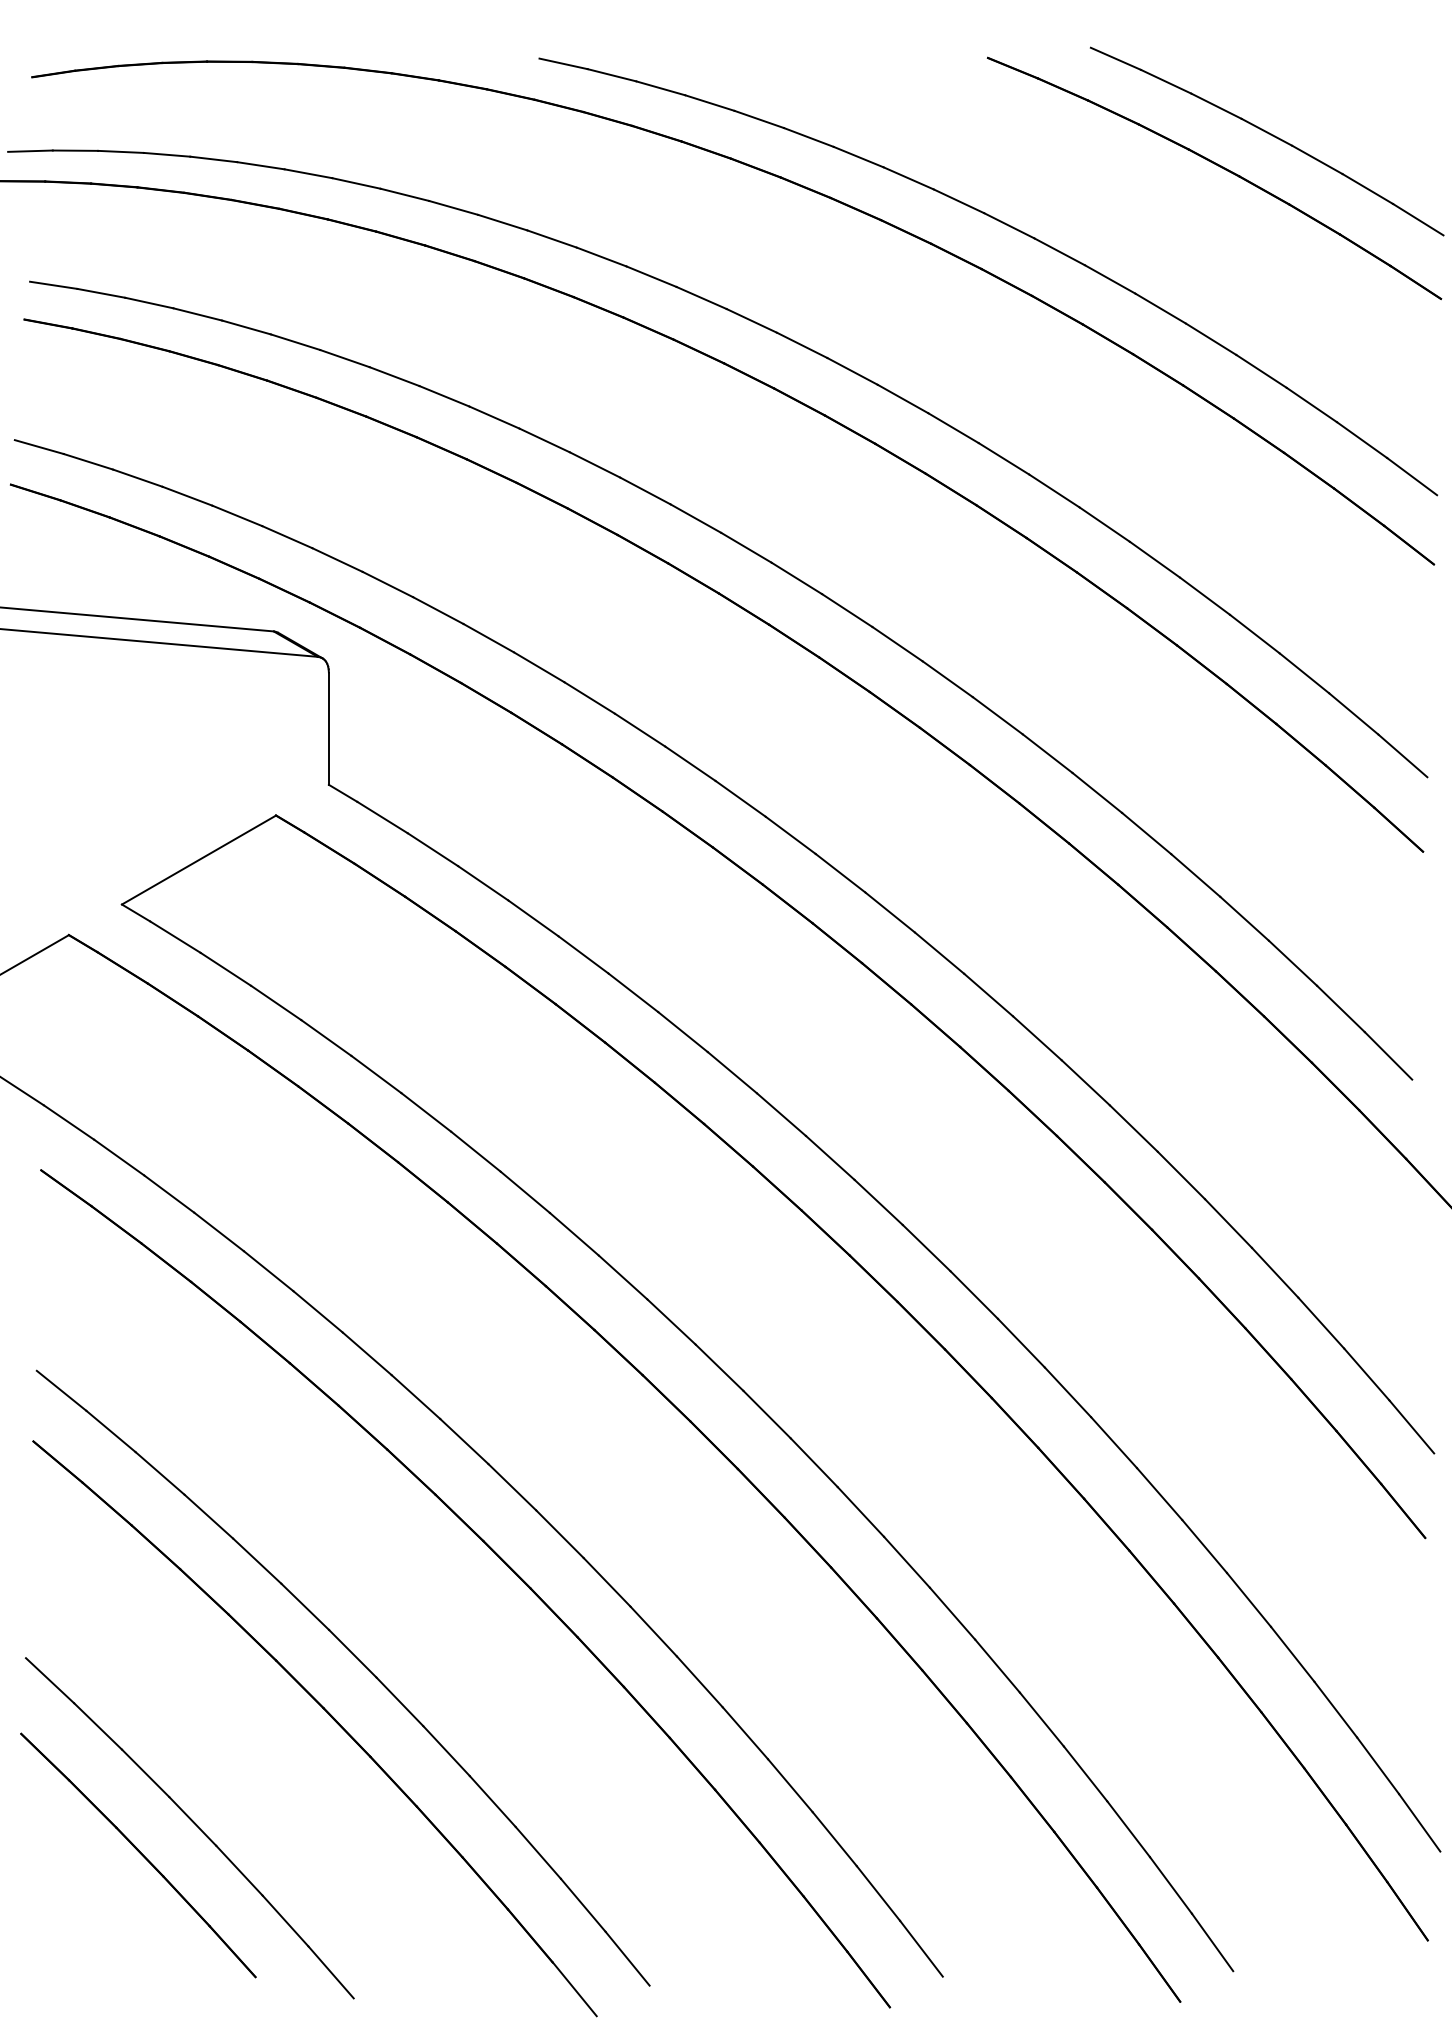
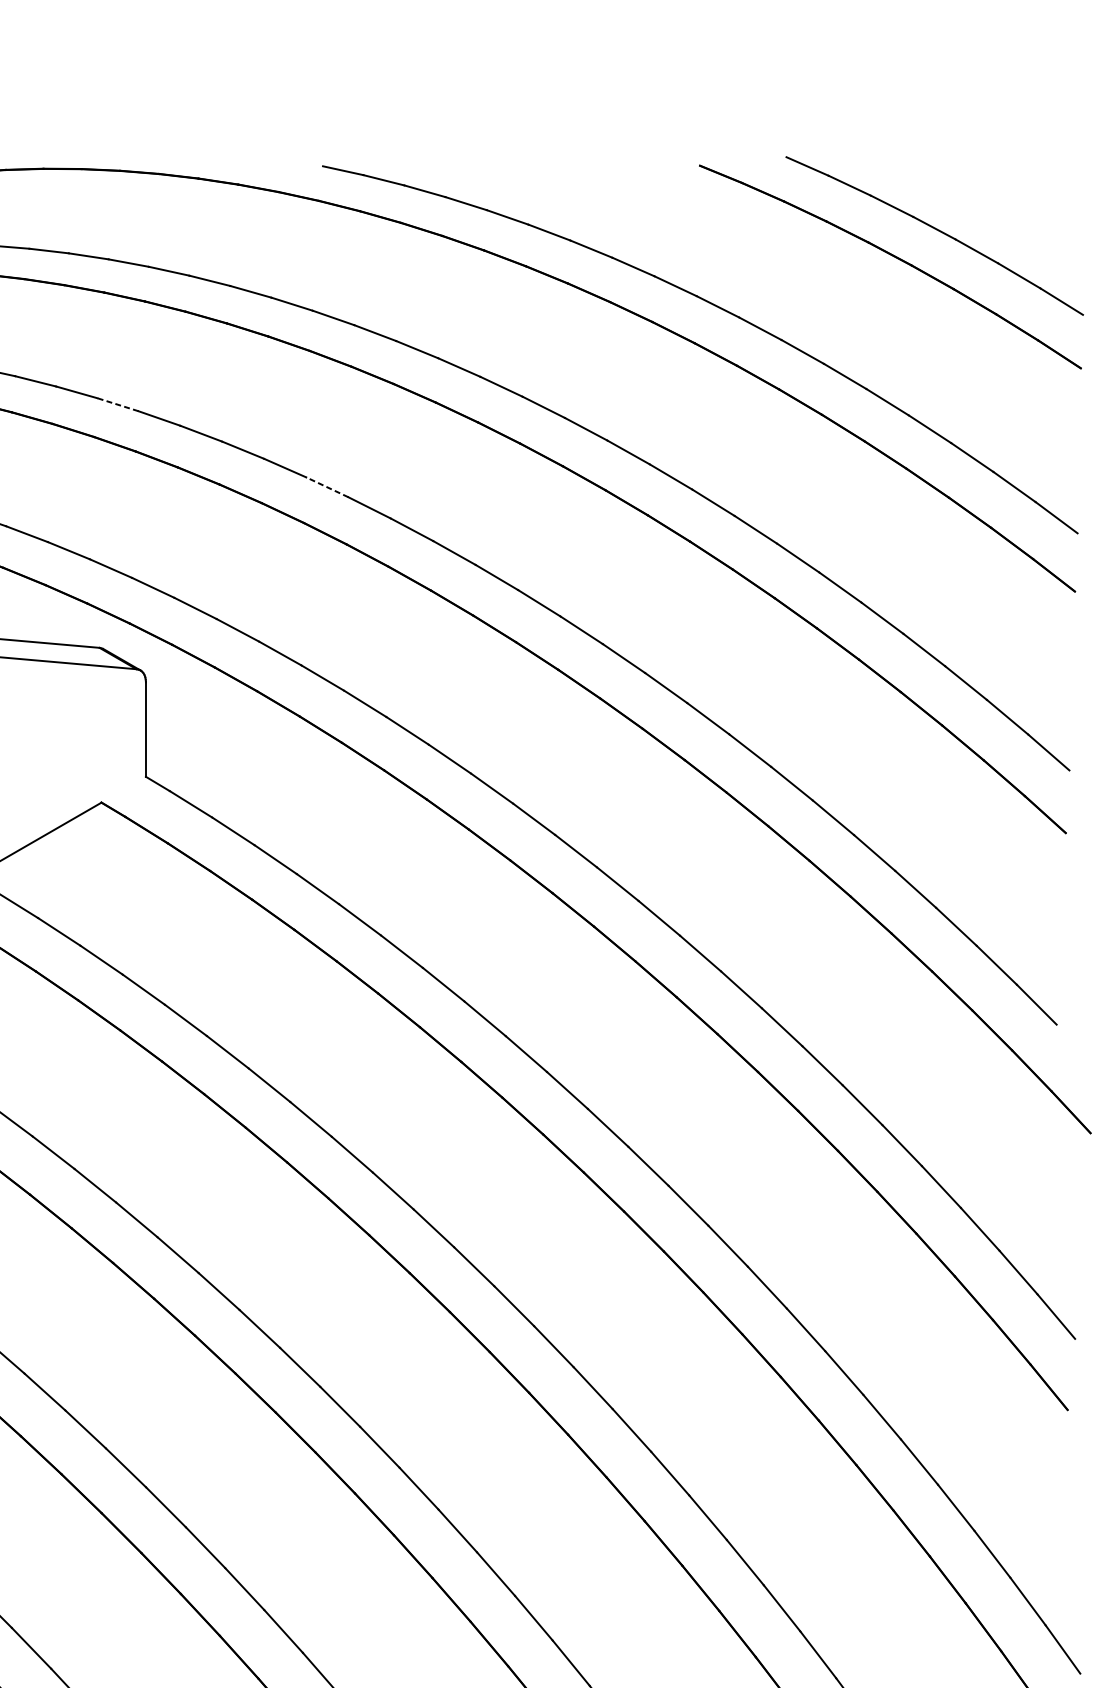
line: (295, 342) -> (117, 404), solid -> dashed
line: (544, 440) -> (327, 487), solid -> dashed

